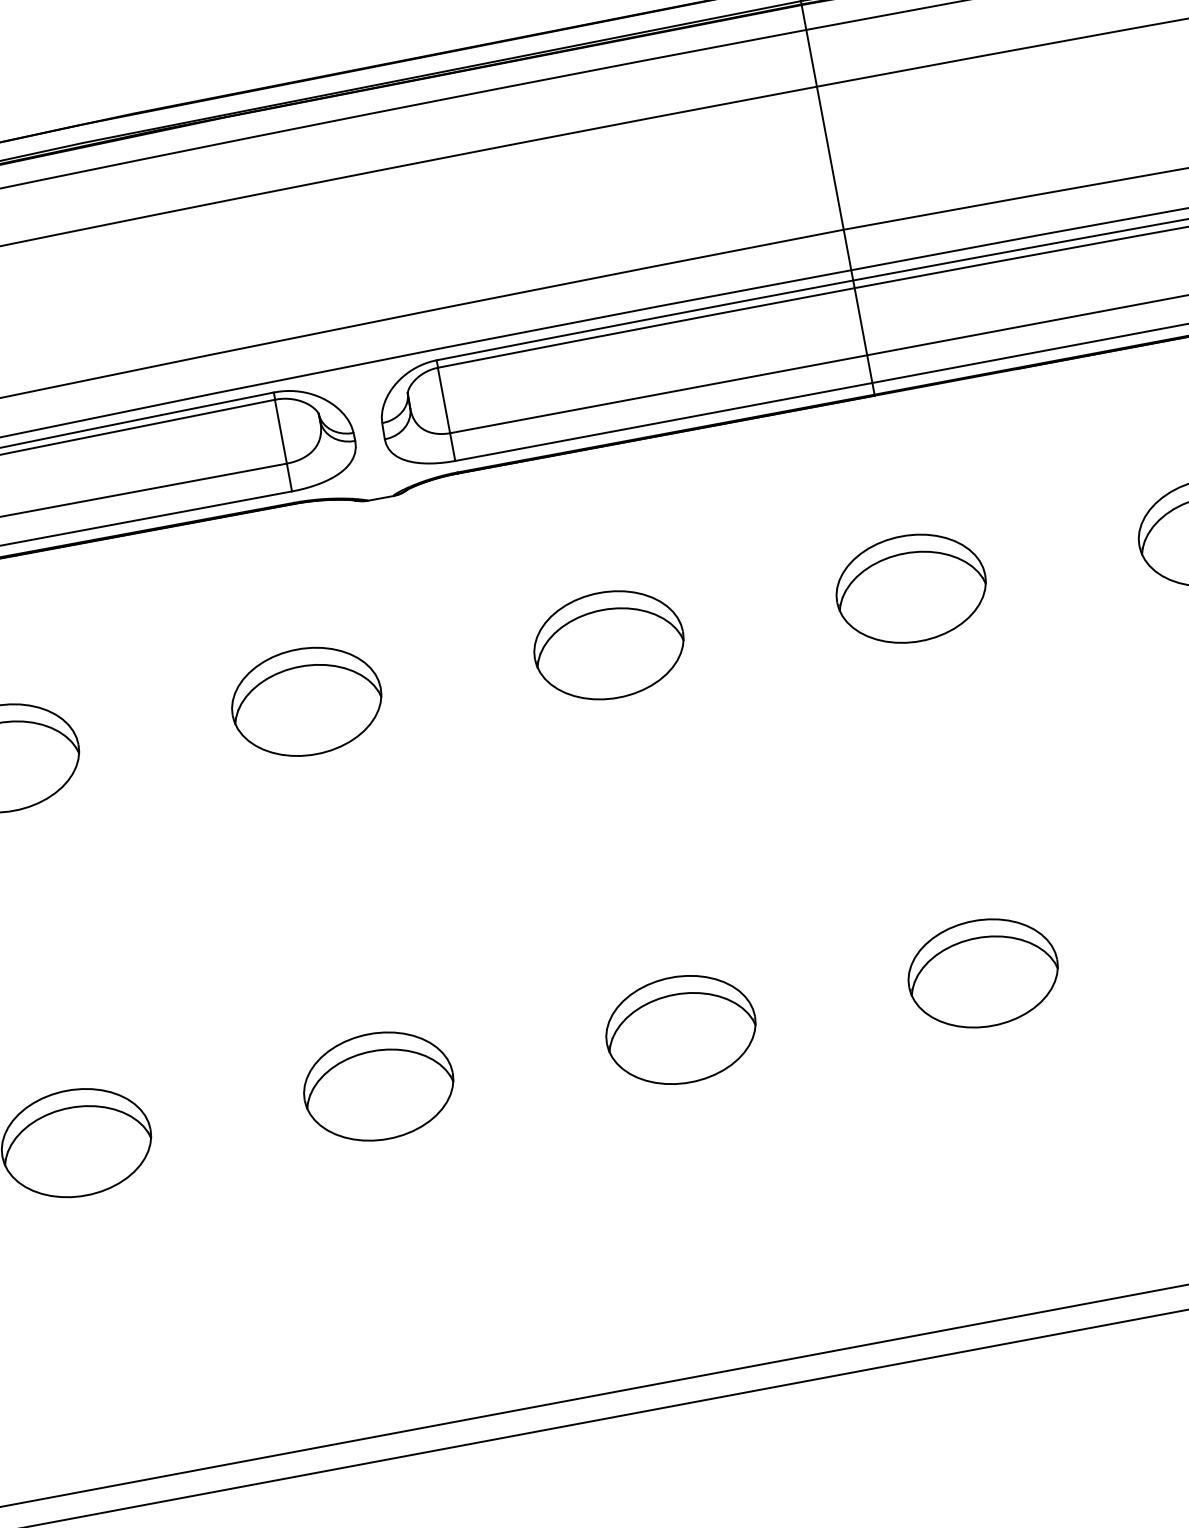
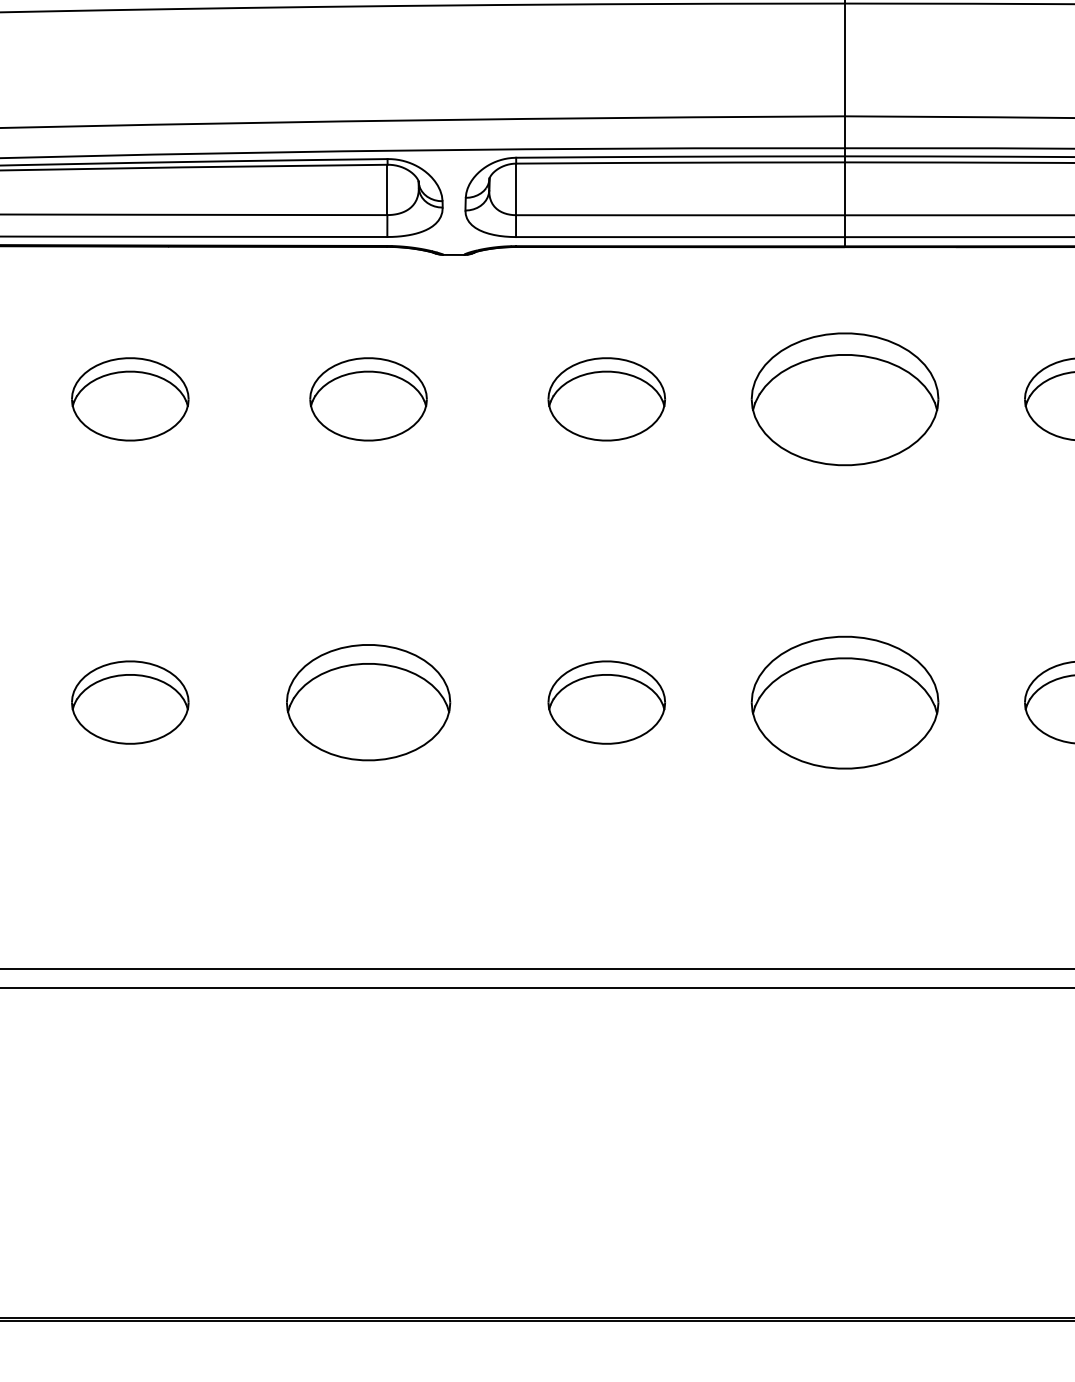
part: (910, 589) -> (844, 399), size x1.6
part: (982, 973) -> (844, 702), size x1.6
part: (378, 1086) -> (368, 702), size x1.4

